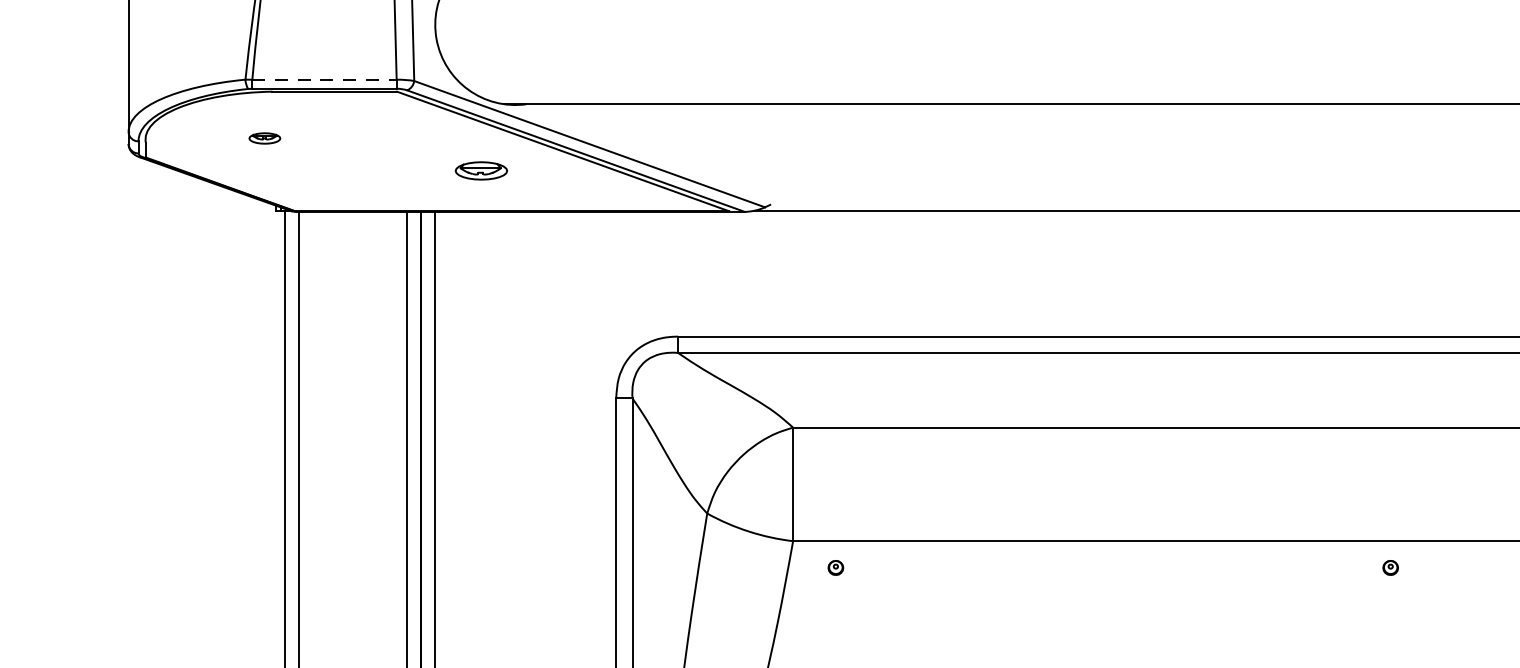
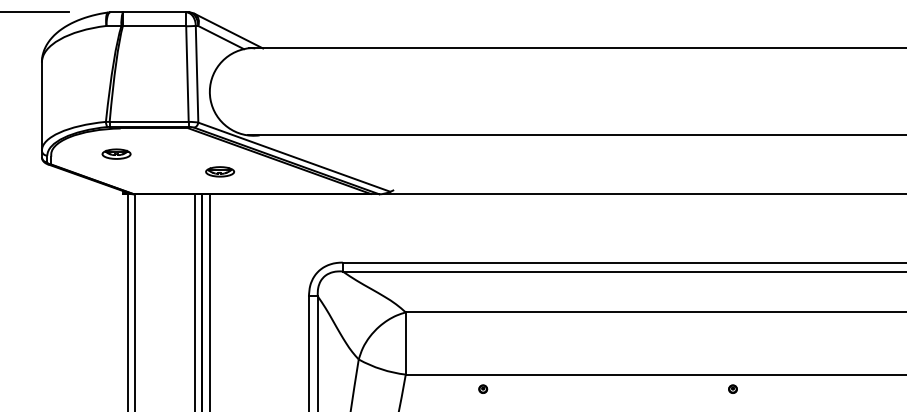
line: (325, 78) -> (149, 121), dashed -> solid
part: (264, 137) -> (116, 153), size x1.67
part: (482, 170) -> (220, 171), moved
part: (836, 566) -> (483, 388), moved

